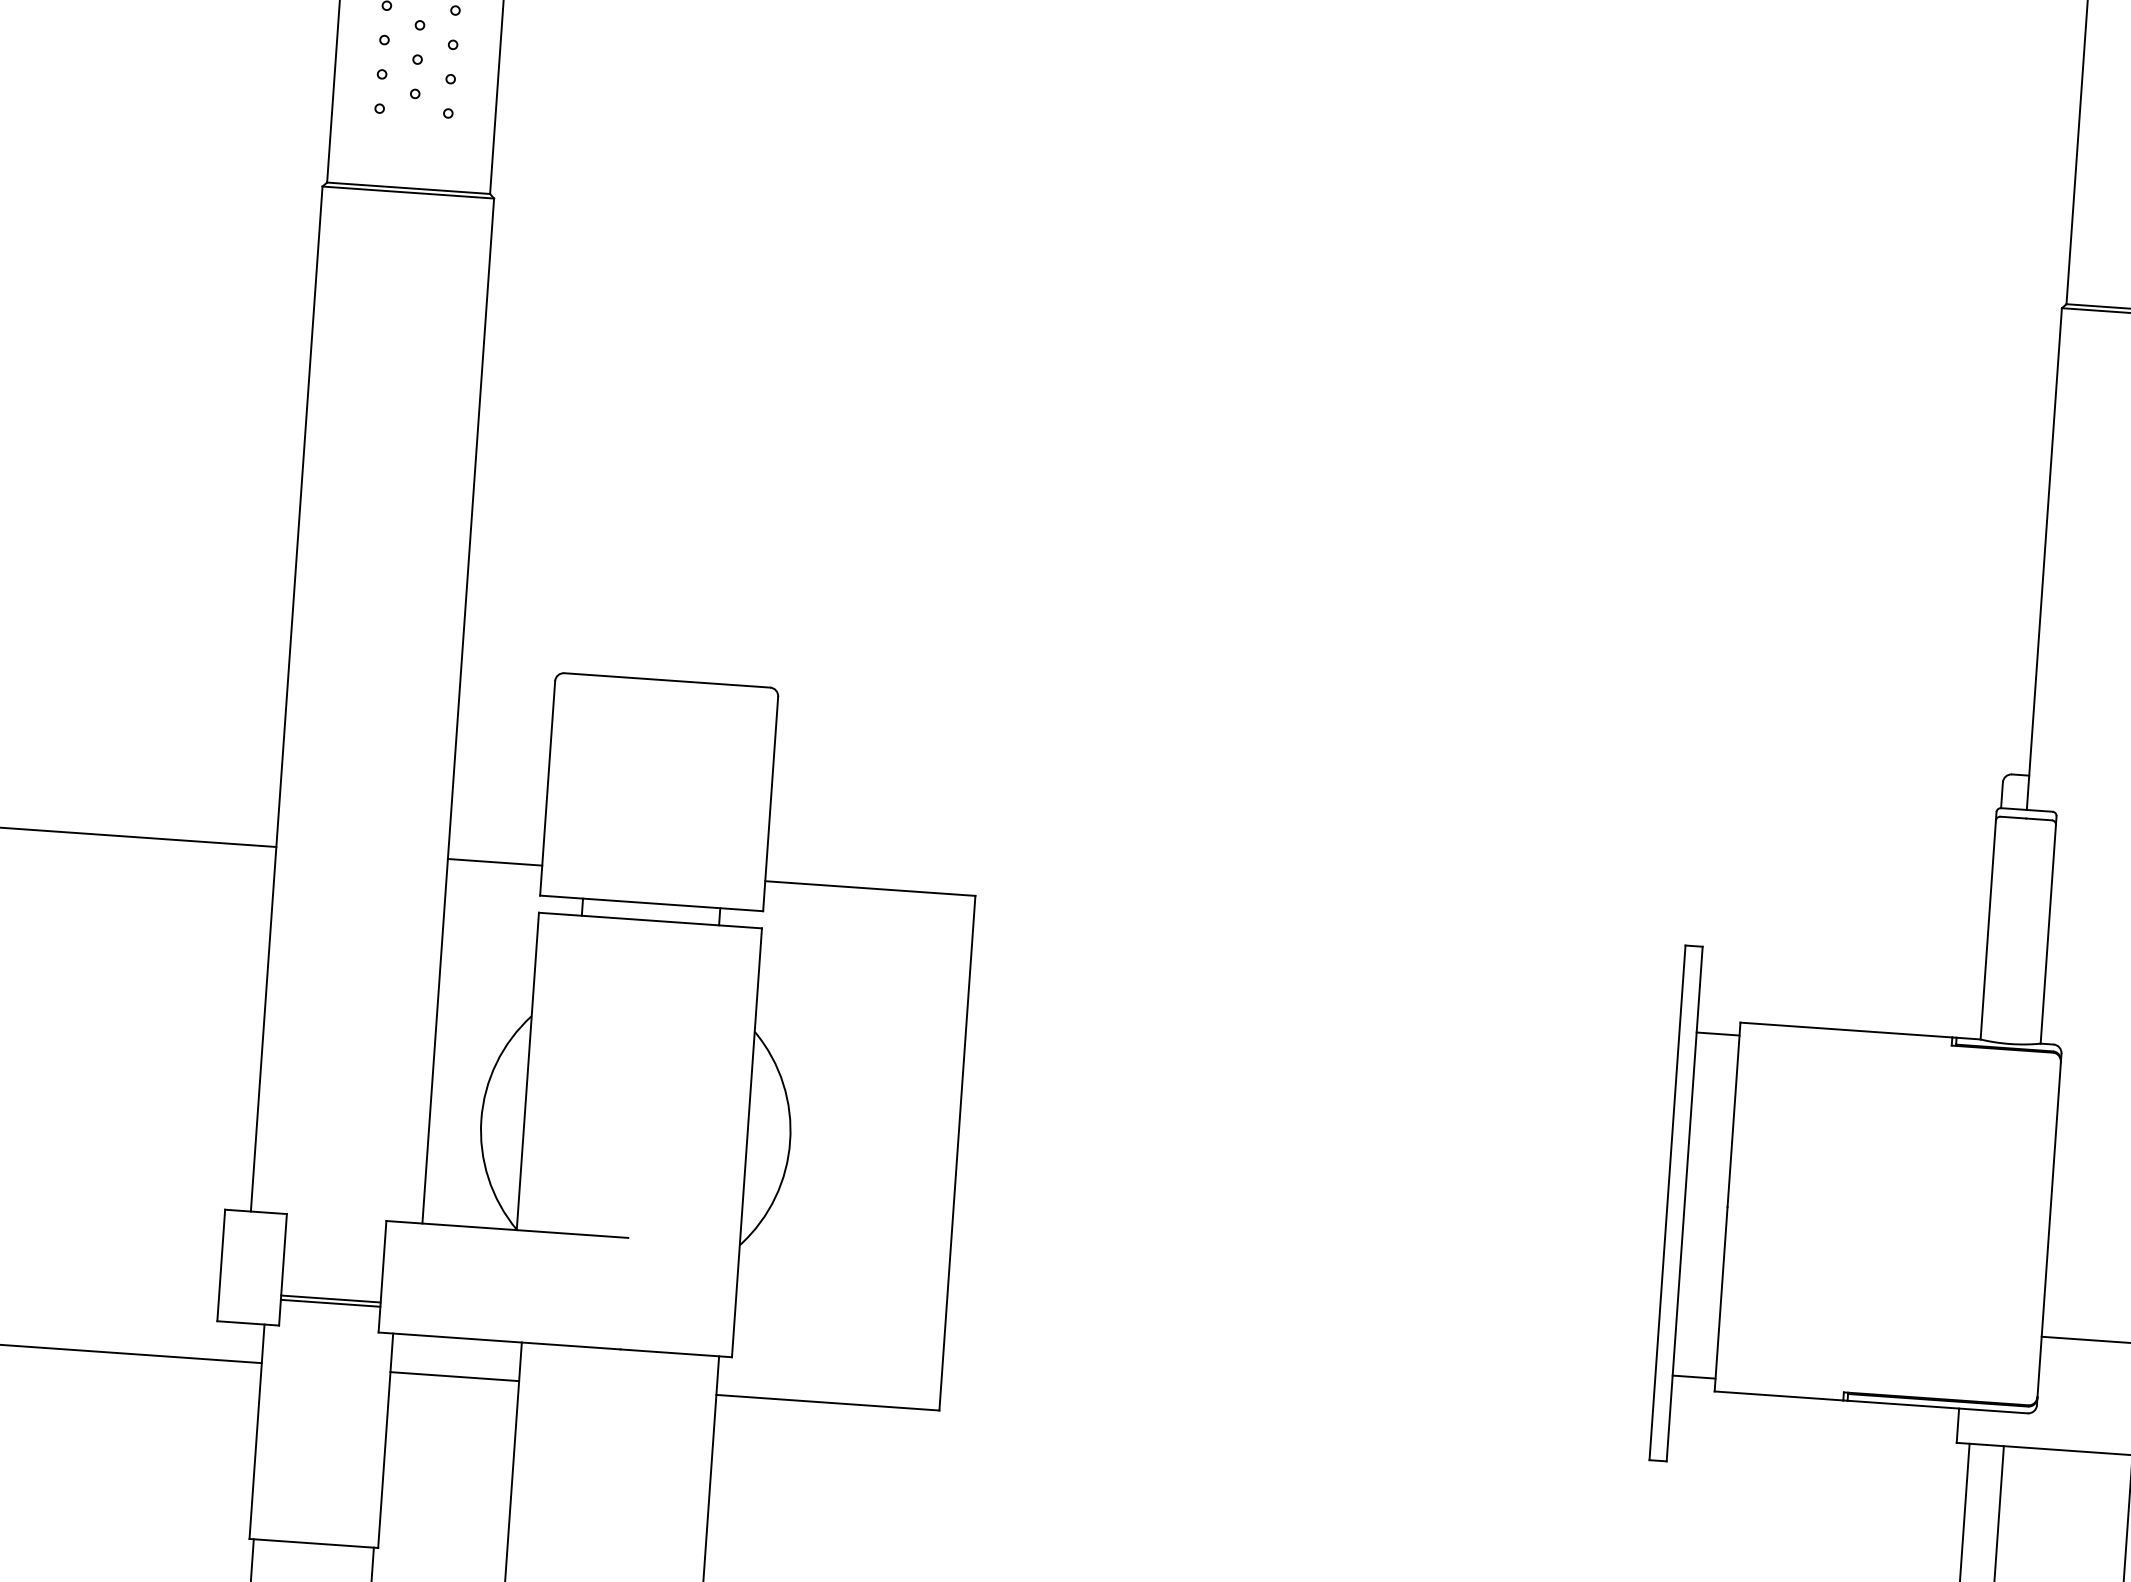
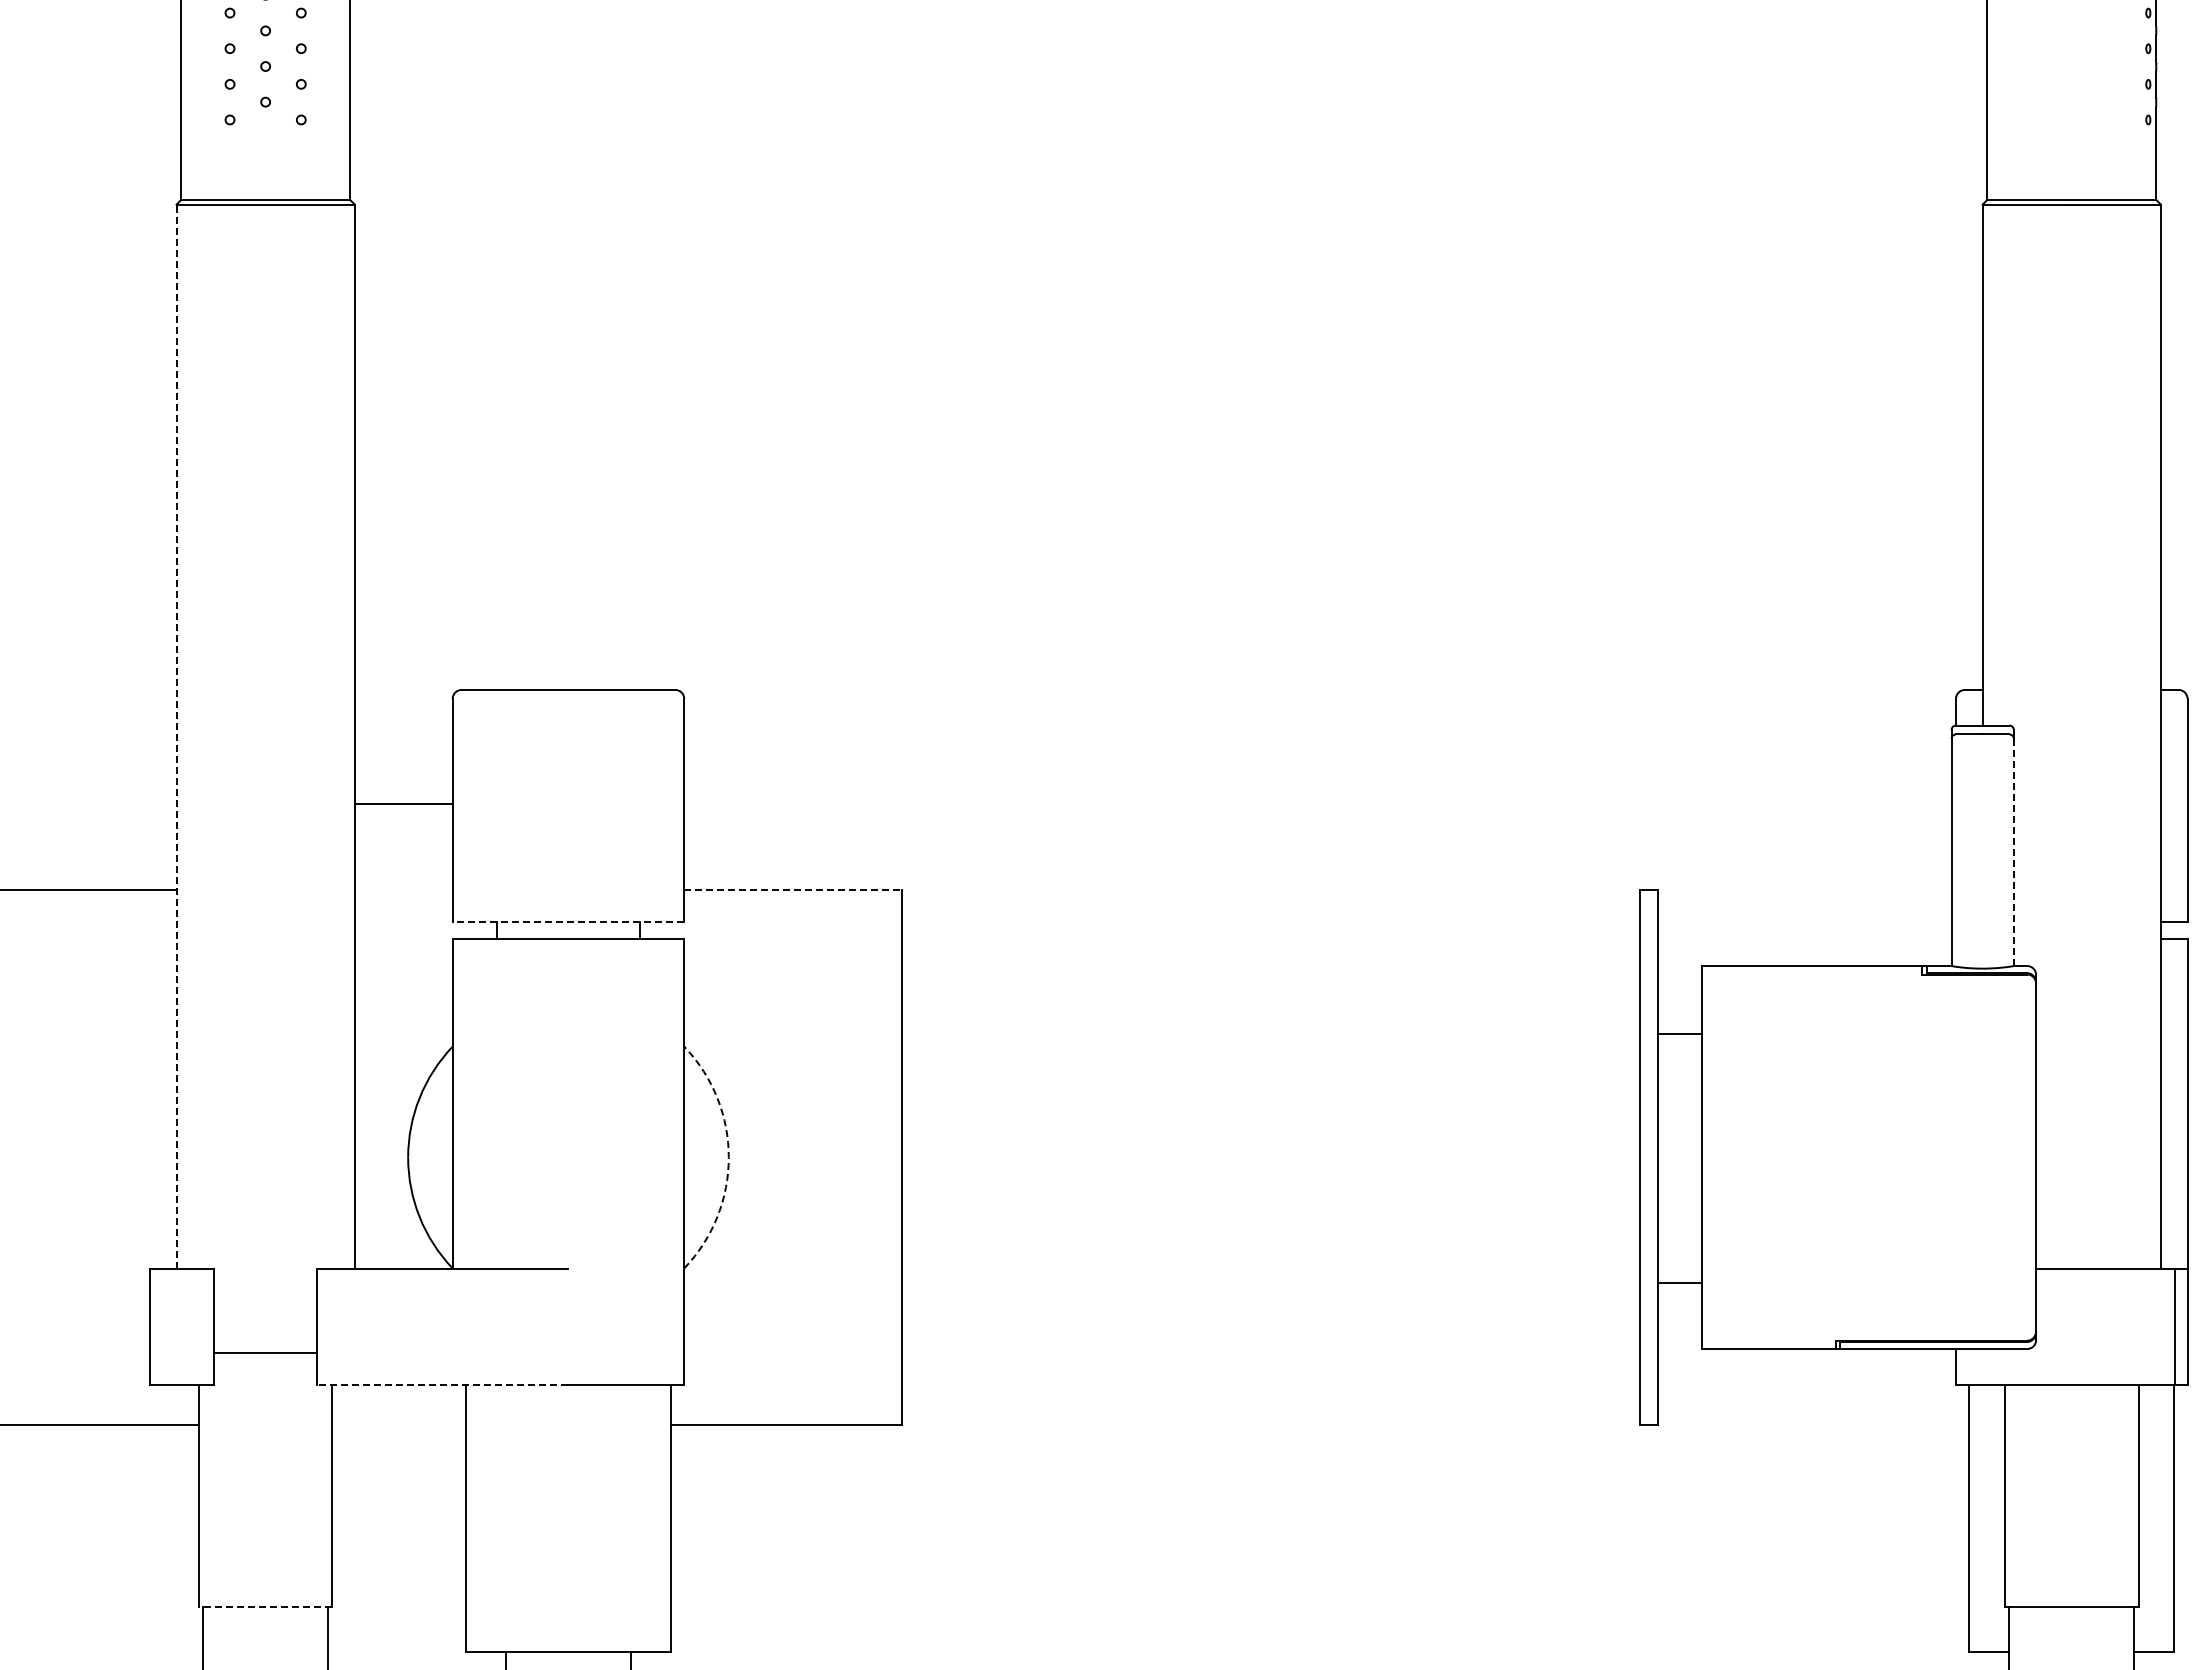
line: (286, 698) -> (176, 736), solid -> dashed
line: (494, 862) -> (403, 804), moved
line: (870, 888) -> (793, 890), solid -> dashed
line: (651, 903) -> (568, 921), solid -> dashed
line: (2047, 934) -> (2013, 852), solid -> dashed
line: (1717, 1034) -> (1679, 1034), moved
arc: (789, 1141) -> (728, 1157), solid -> dashed
line: (330, 1302) -> (265, 1357), removed
line: (499, 1340) -> (442, 1384), solid -> dashed
line: (455, 1376) -> (399, 1424), removed
line: (1693, 1376) -> (1679, 1282), moved
line: (313, 1543) -> (265, 1607), solid -> dashed

